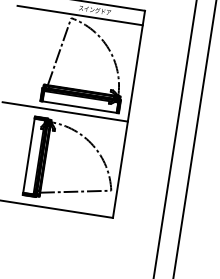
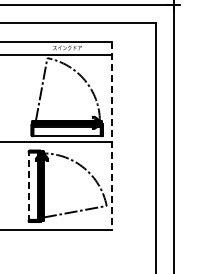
line: (128, 115) -> (111, 136), solid -> dashed
line: (28, 156) -> (28, 186), solid -> dashed

